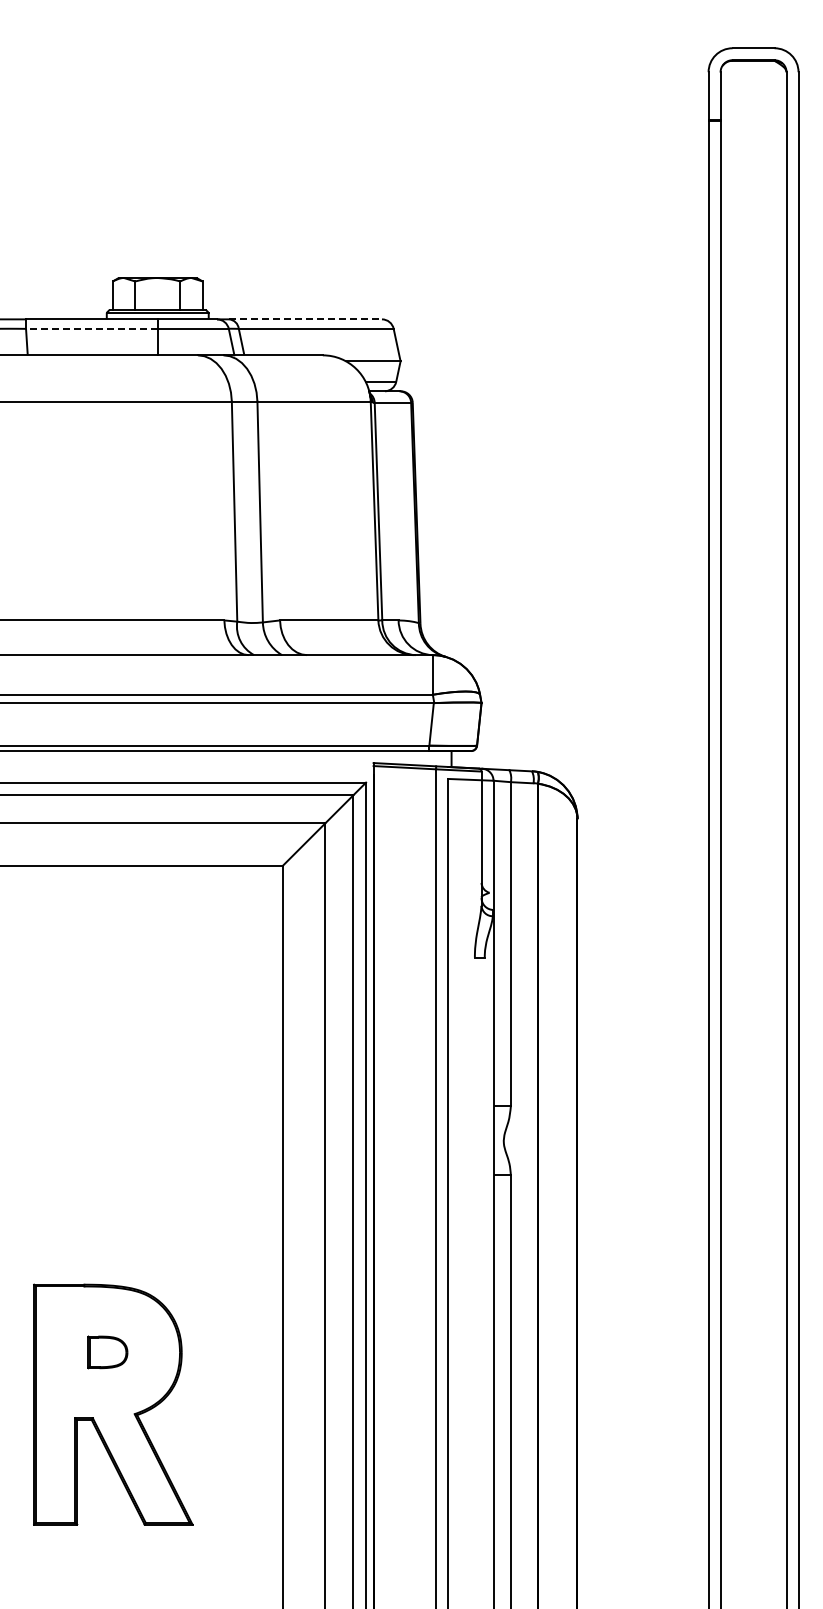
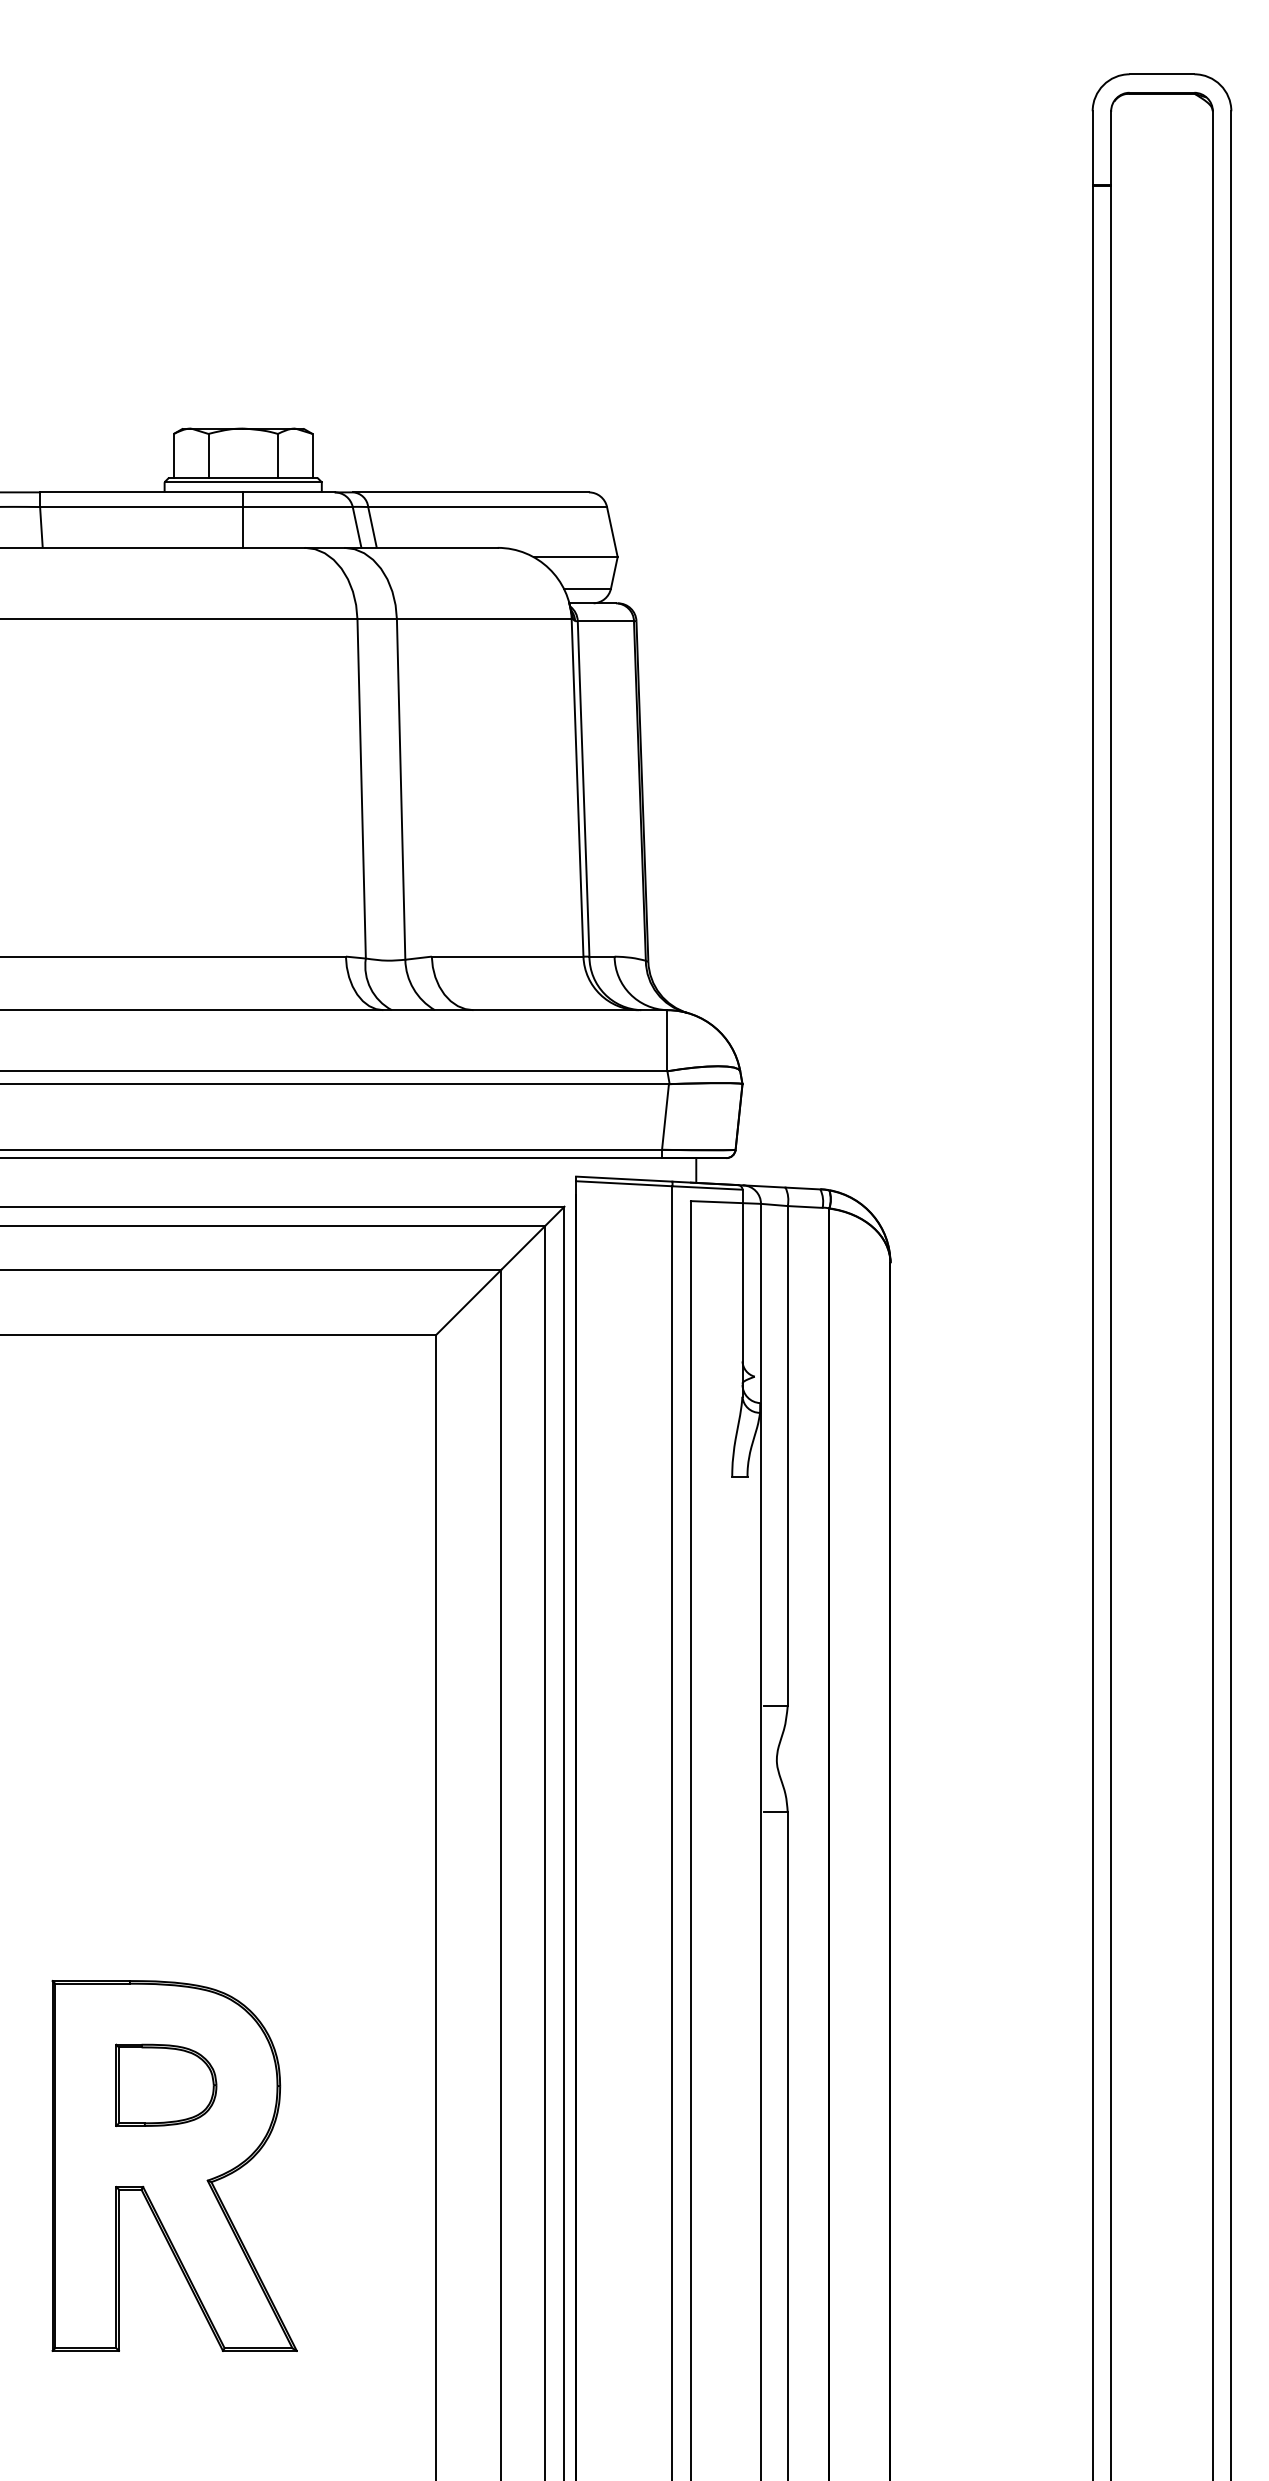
line: (306, 319) -> (472, 492), dashed -> solid
line: (91, 328) -> (141, 506), dashed -> solid
part: (107, 1352) -> (165, 2085), size x1.67

